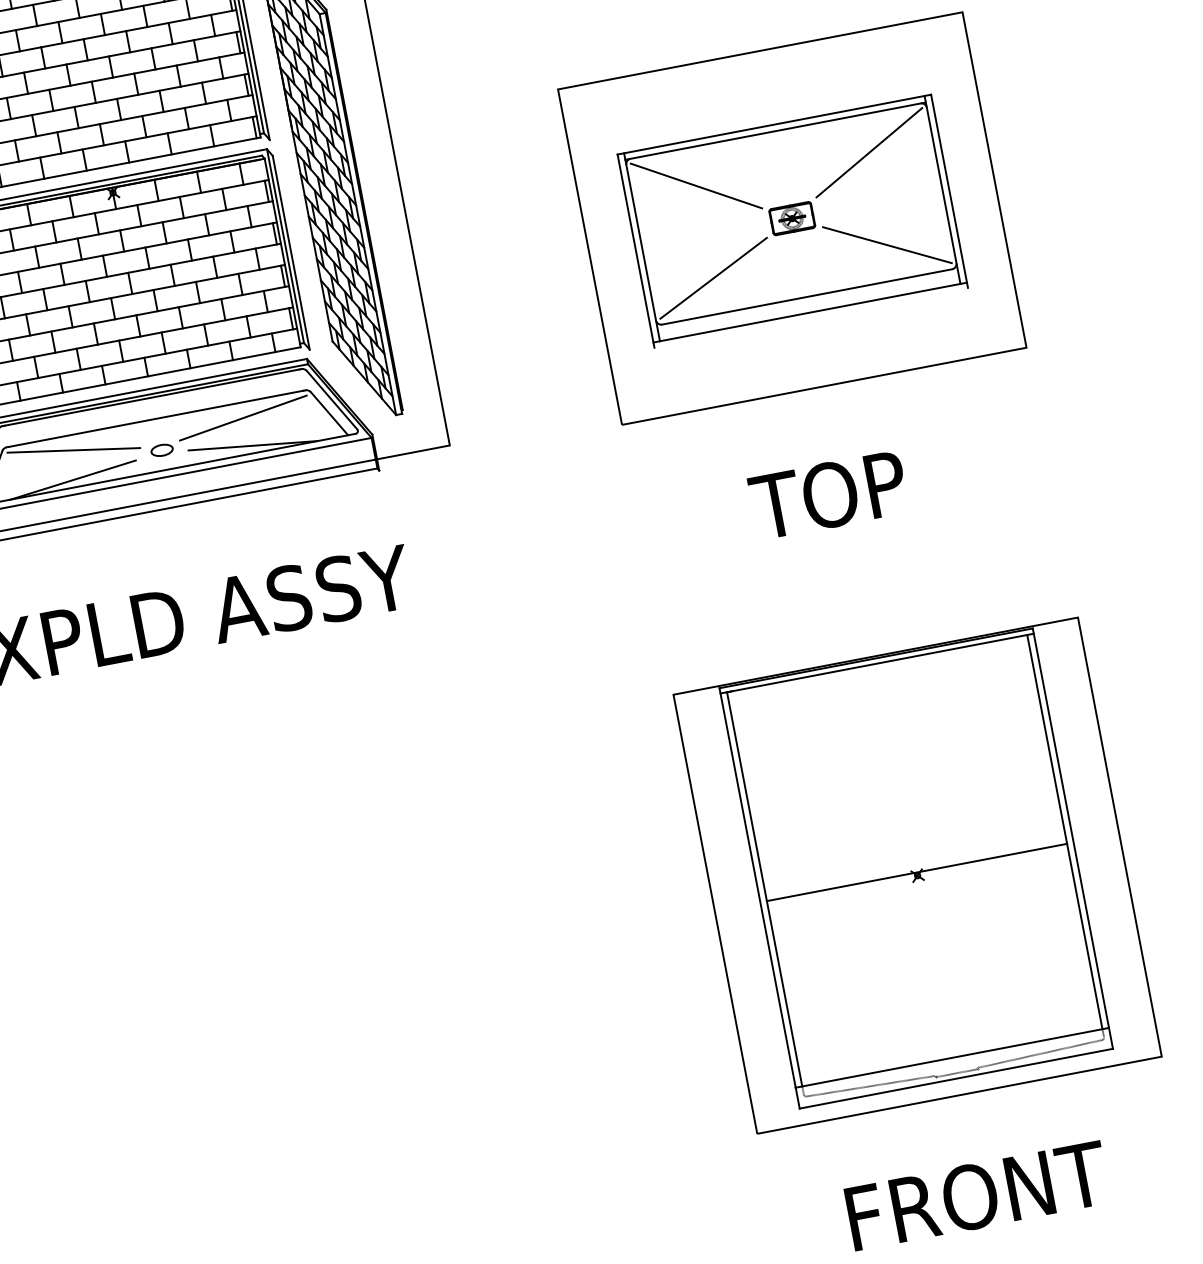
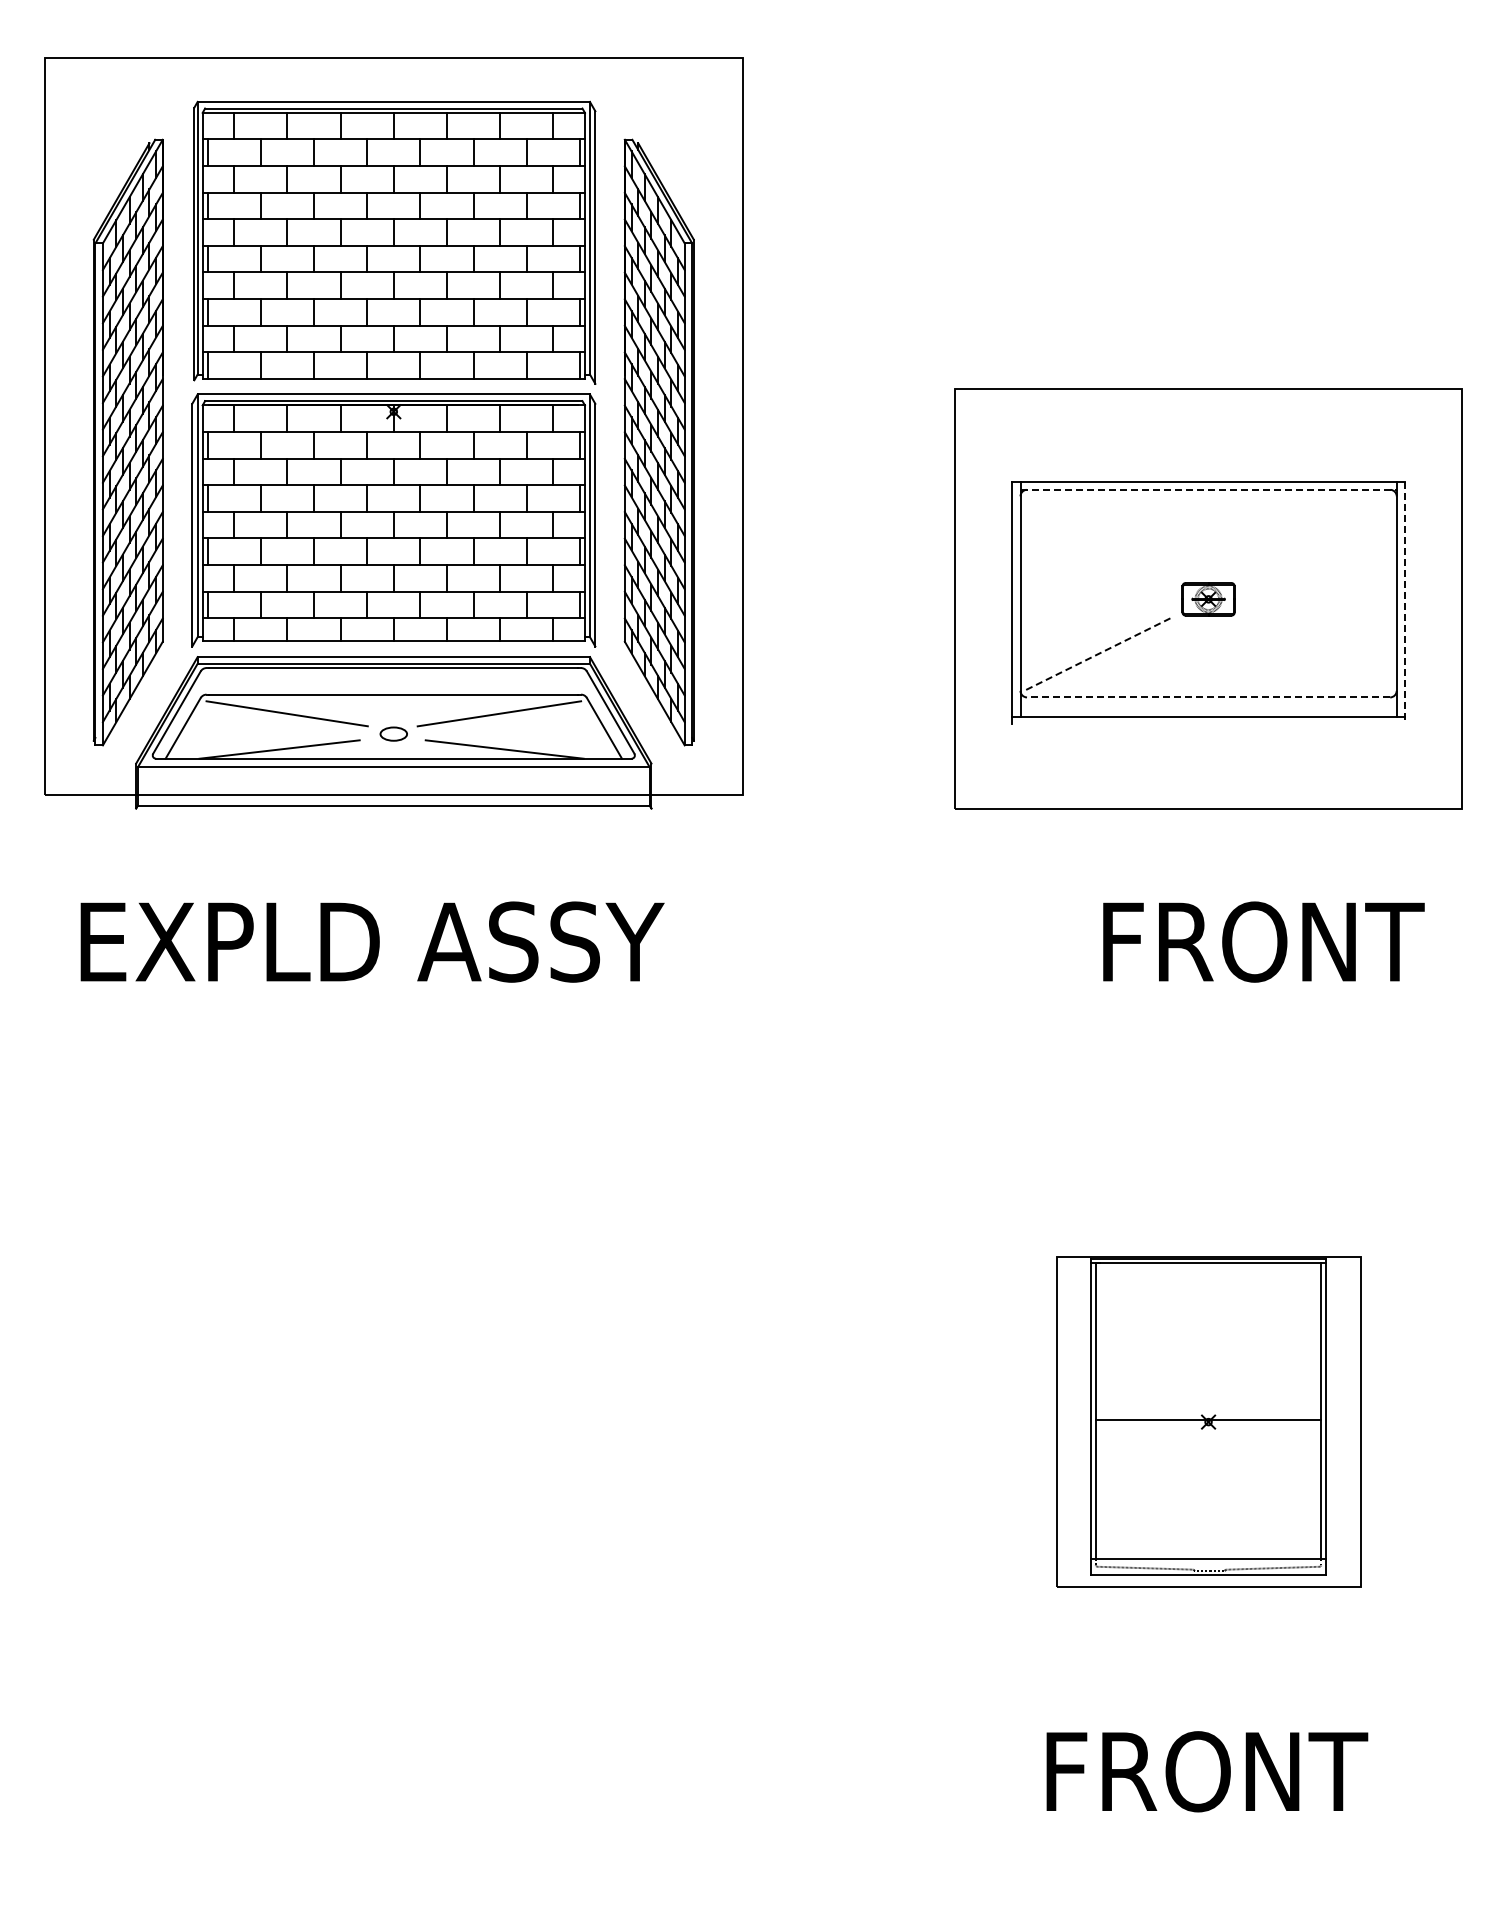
line: (776, 130) -> (1209, 489), solid -> dashed
line: (869, 152) -> (1316, 537), removed
line: (696, 185) -> (1100, 537), removed
line: (949, 191) -> (1404, 602), solid -> dashed
line: (887, 244) -> (1317, 652), removed
line: (714, 278) -> (1100, 653), solid -> dashed
line: (807, 297) -> (1208, 697), solid -> dashed
text: (884, 484) -> (1258, 941), TOP -> FRONT
part: (917, 875) -> (1208, 1421), size x0.6
text: (977, 1195) -> (1207, 1771), moved

